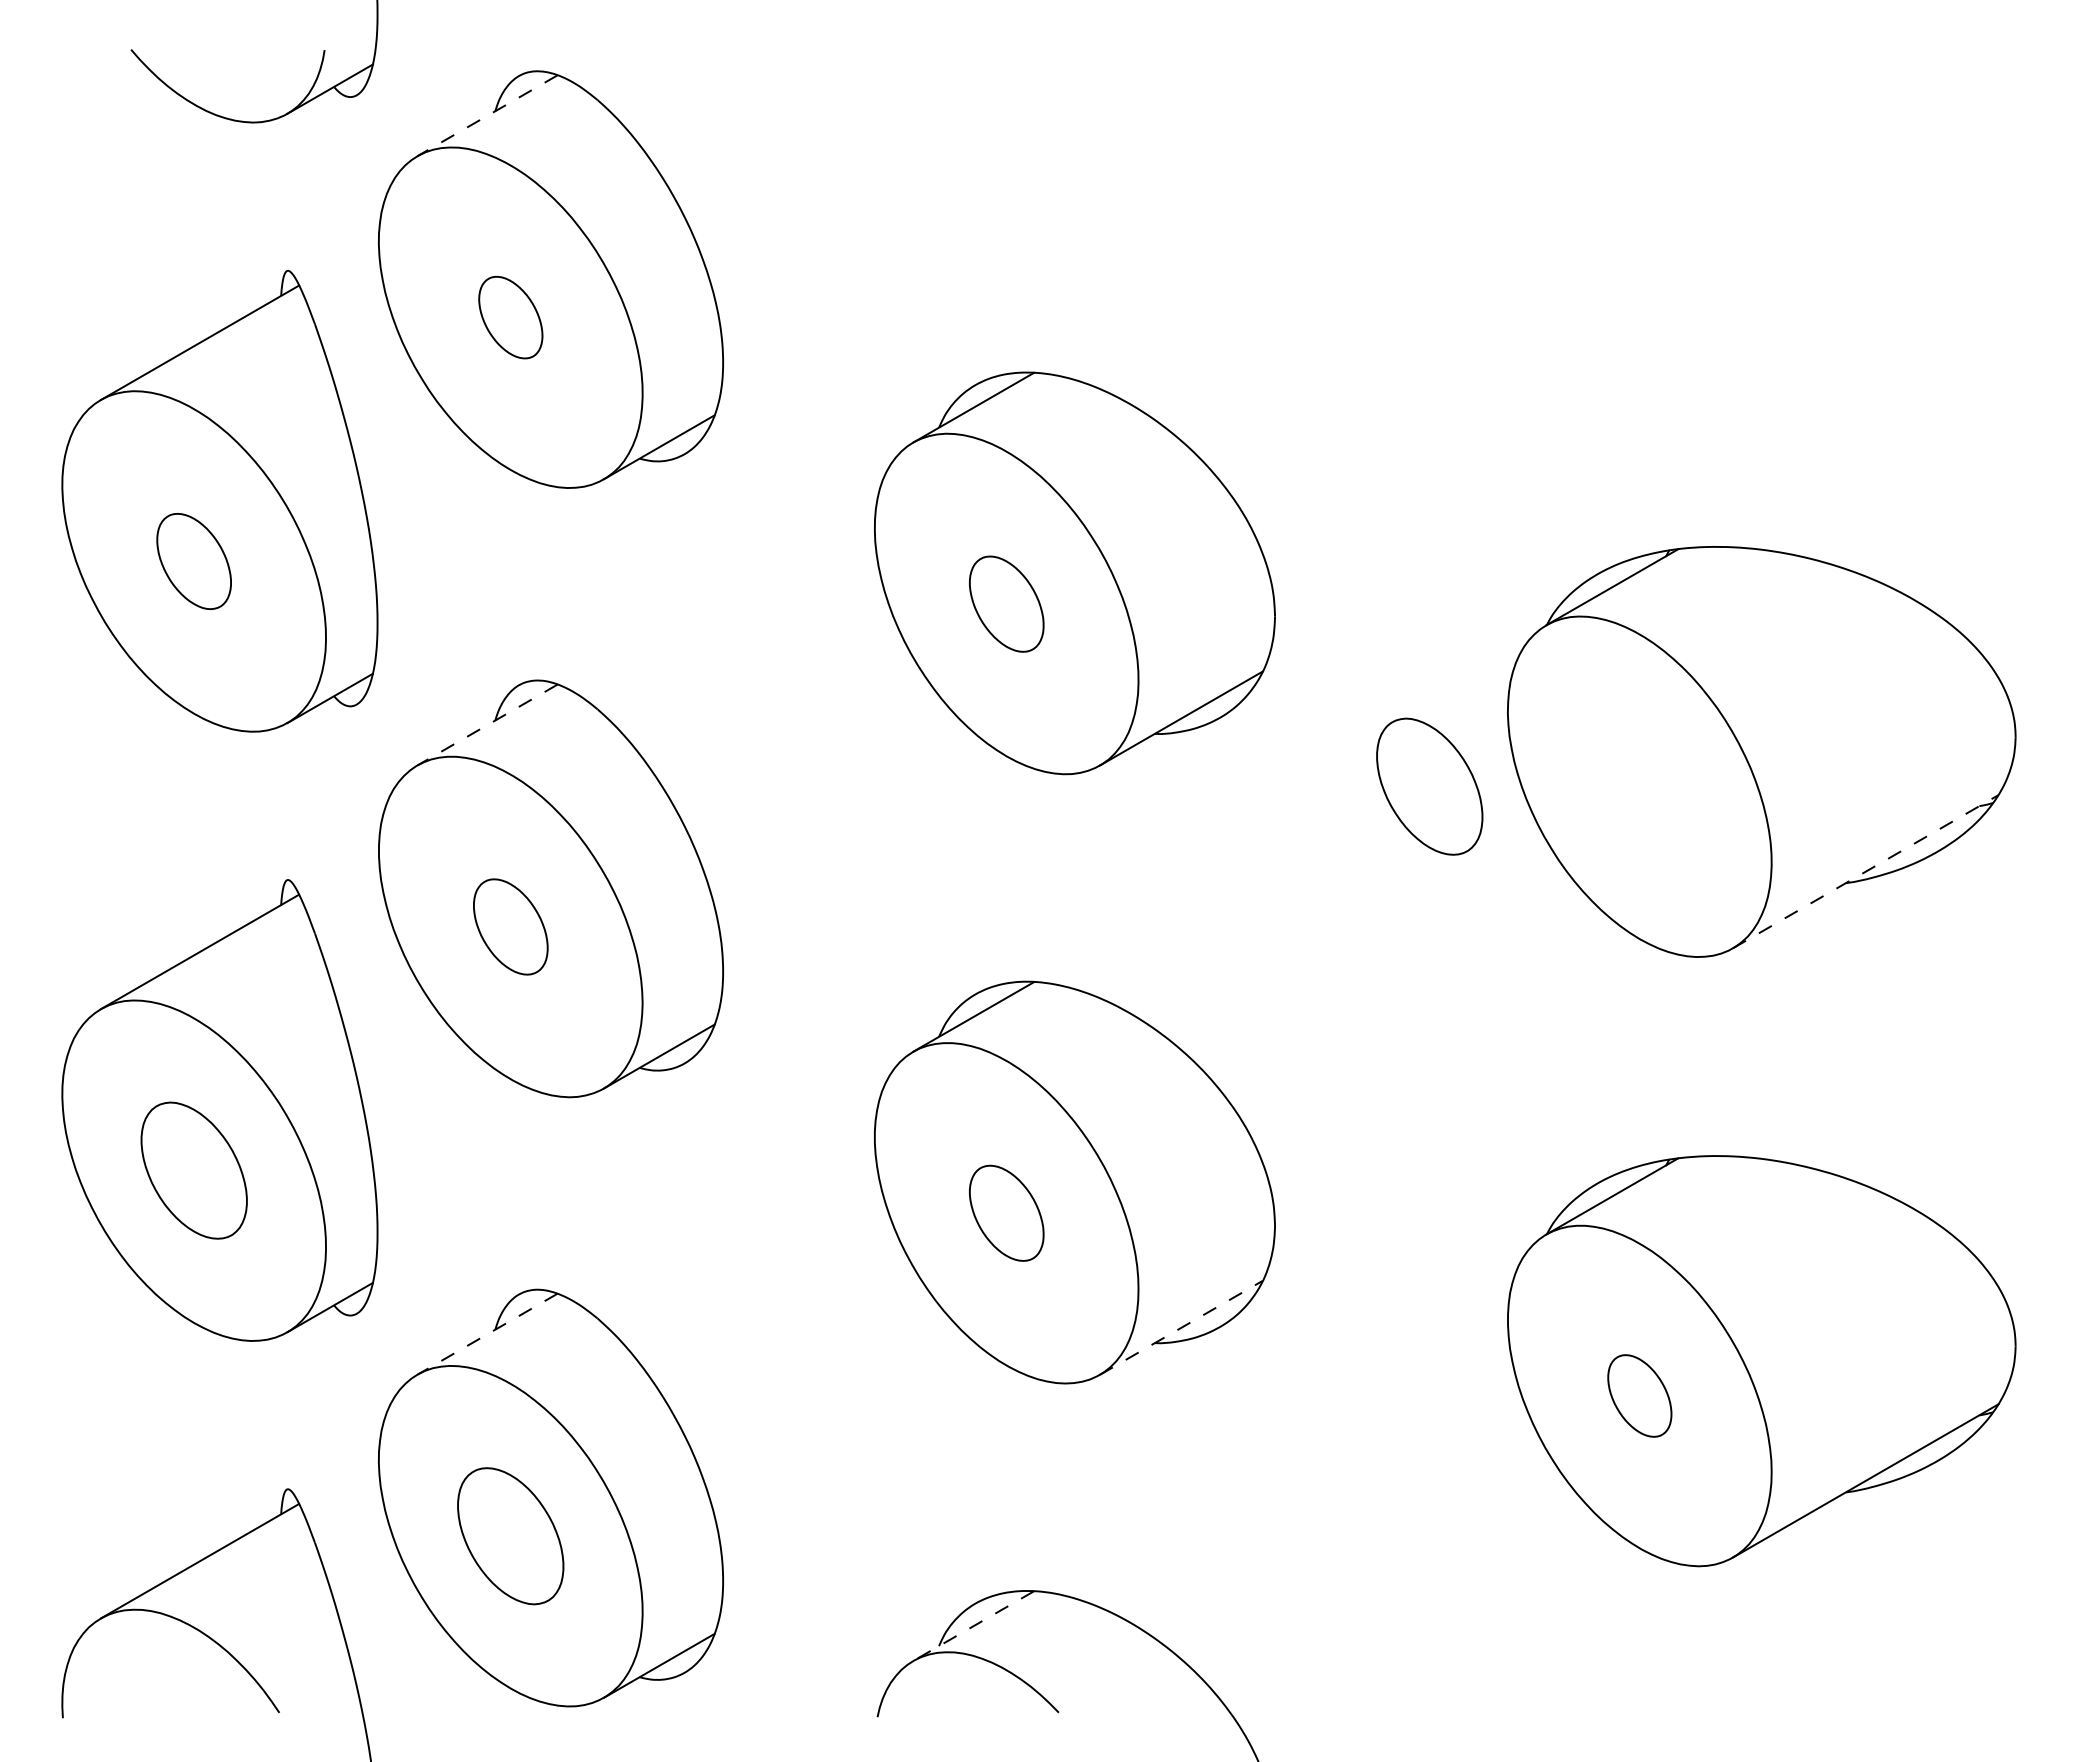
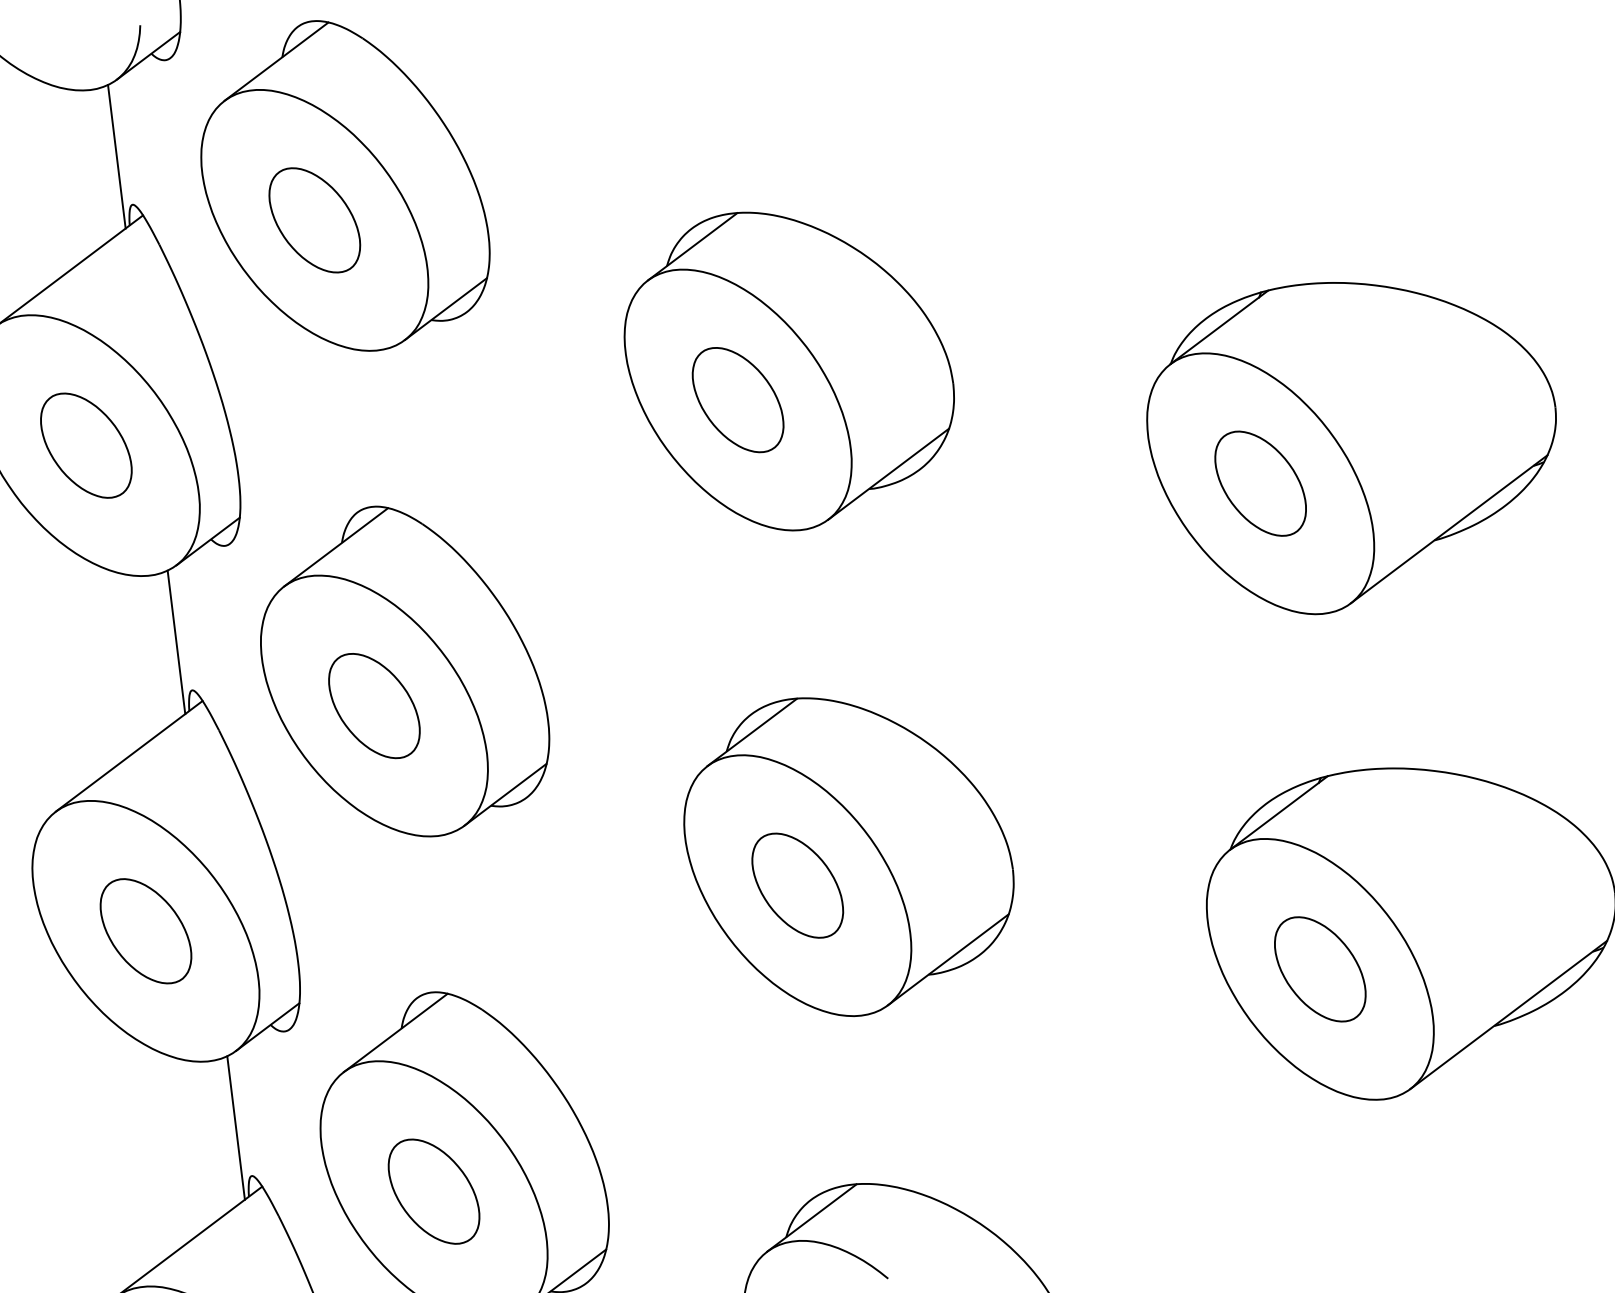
line: (487, 115) -> (276, 61), dashed -> solid
line: (275, 209) -> (116, 157), added
part: (510, 317) -> (314, 220), size x1.67
part: (193, 561) -> (85, 445), size x1.43
part: (1006, 604) -> (738, 400), size x1.43
line: (487, 725) -> (336, 547), dashed -> solid
part: (1429, 786) -> (1260, 483), moved
line: (275, 818) -> (176, 642), added
line: (1866, 871) -> (1449, 529), dashed -> solid
part: (510, 926) -> (374, 705), size x1.43
part: (1006, 1213) -> (797, 885), size x1.43
line: (1181, 1327) -> (948, 959), dashed -> solid
line: (487, 1334) -> (395, 1033), dashed -> solid
part: (1639, 1395) -> (1320, 969), size x1.67
line: (275, 1427) -> (235, 1128), added
line: (973, 1626) -> (811, 1218), dashed -> solid

